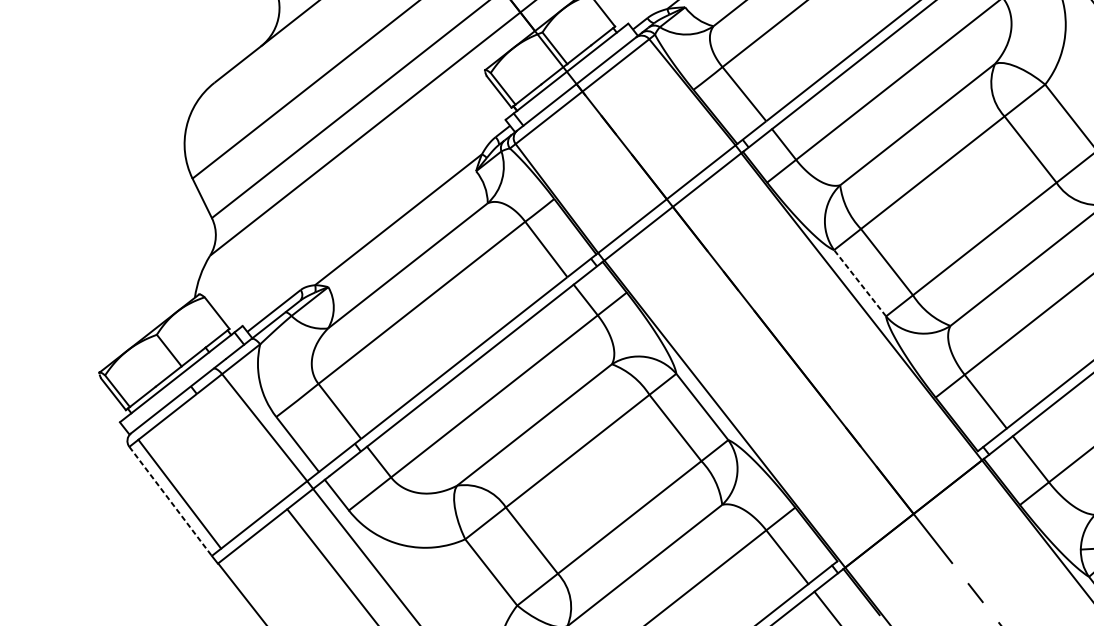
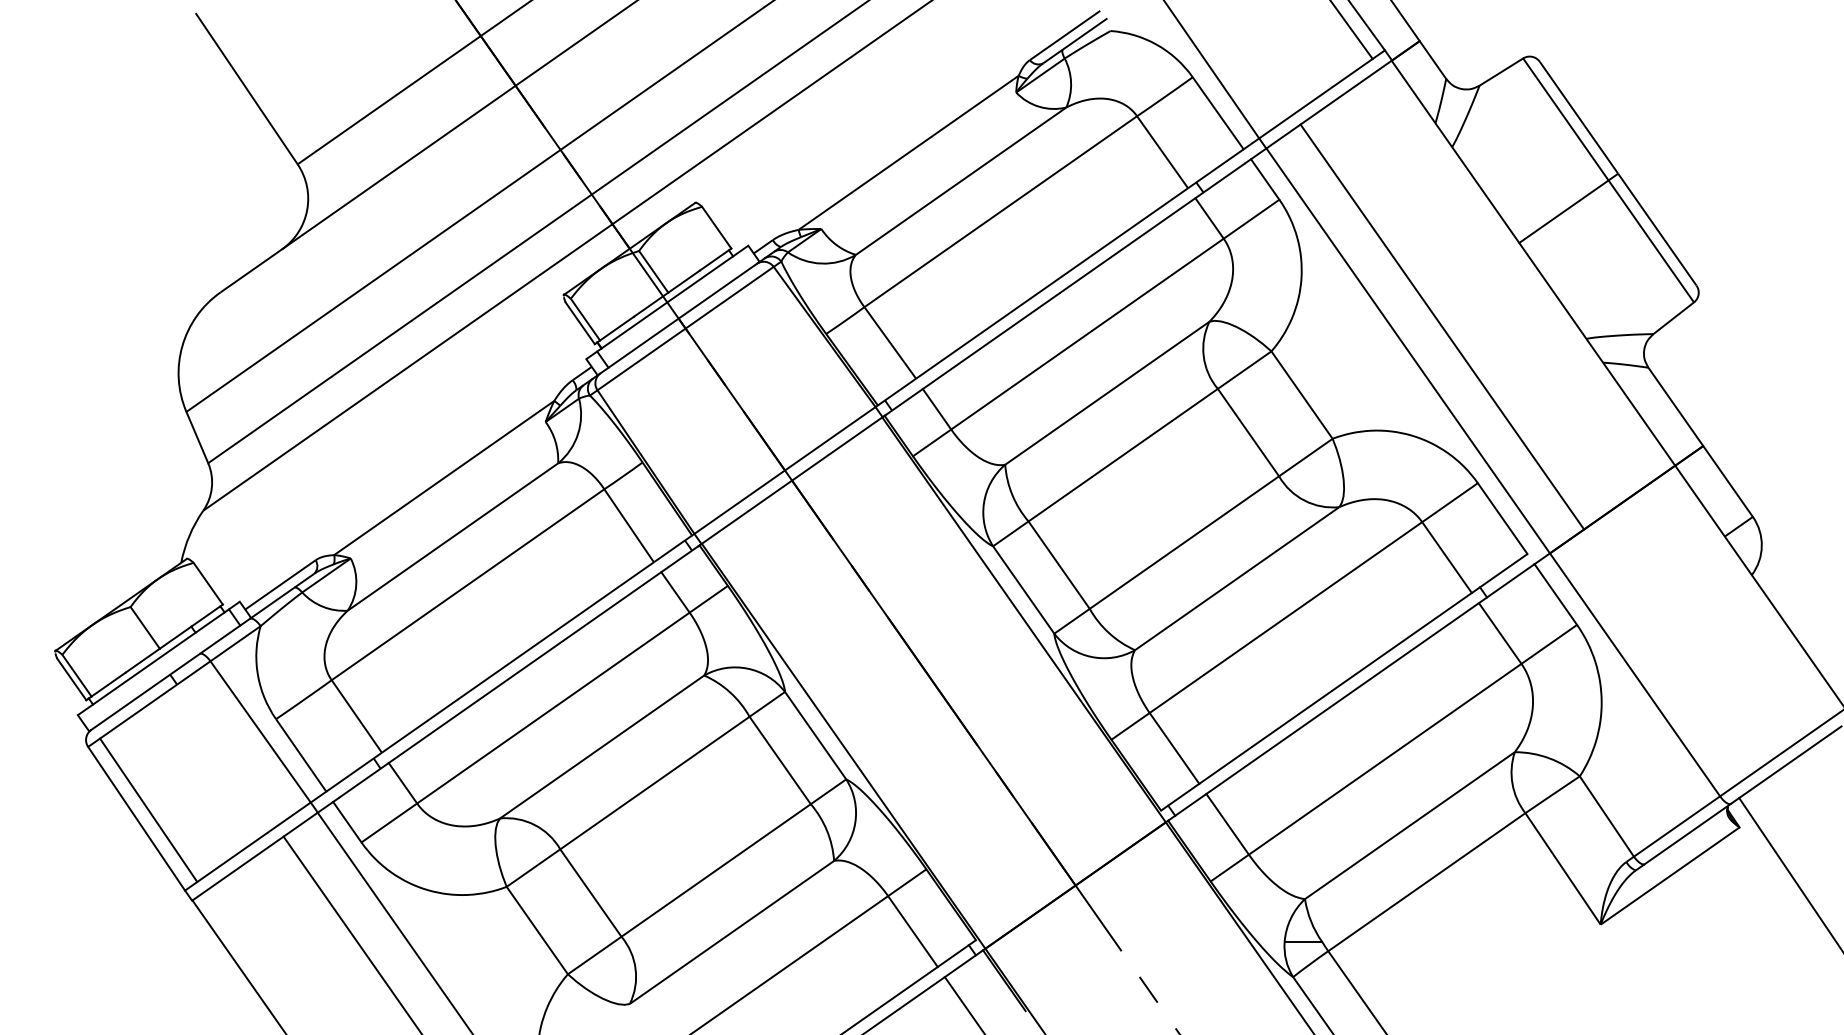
line: (859, 282) -> (1023, 589), dashed -> solid
line: (170, 501) -> (136, 818), dashed -> solid

